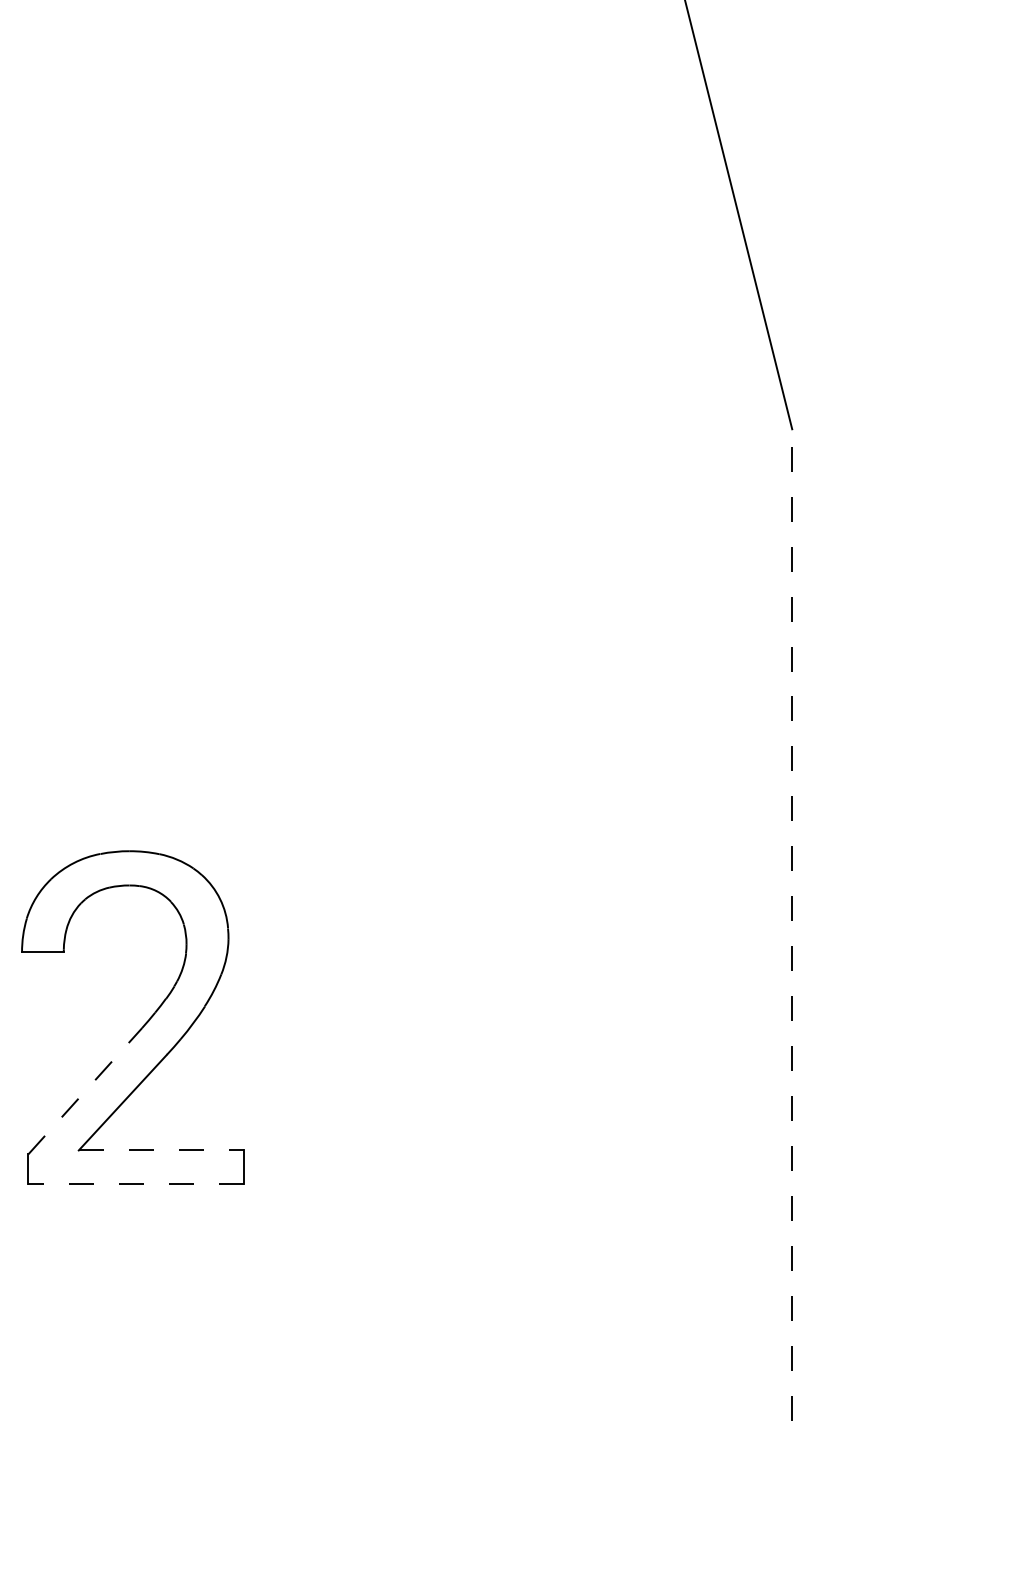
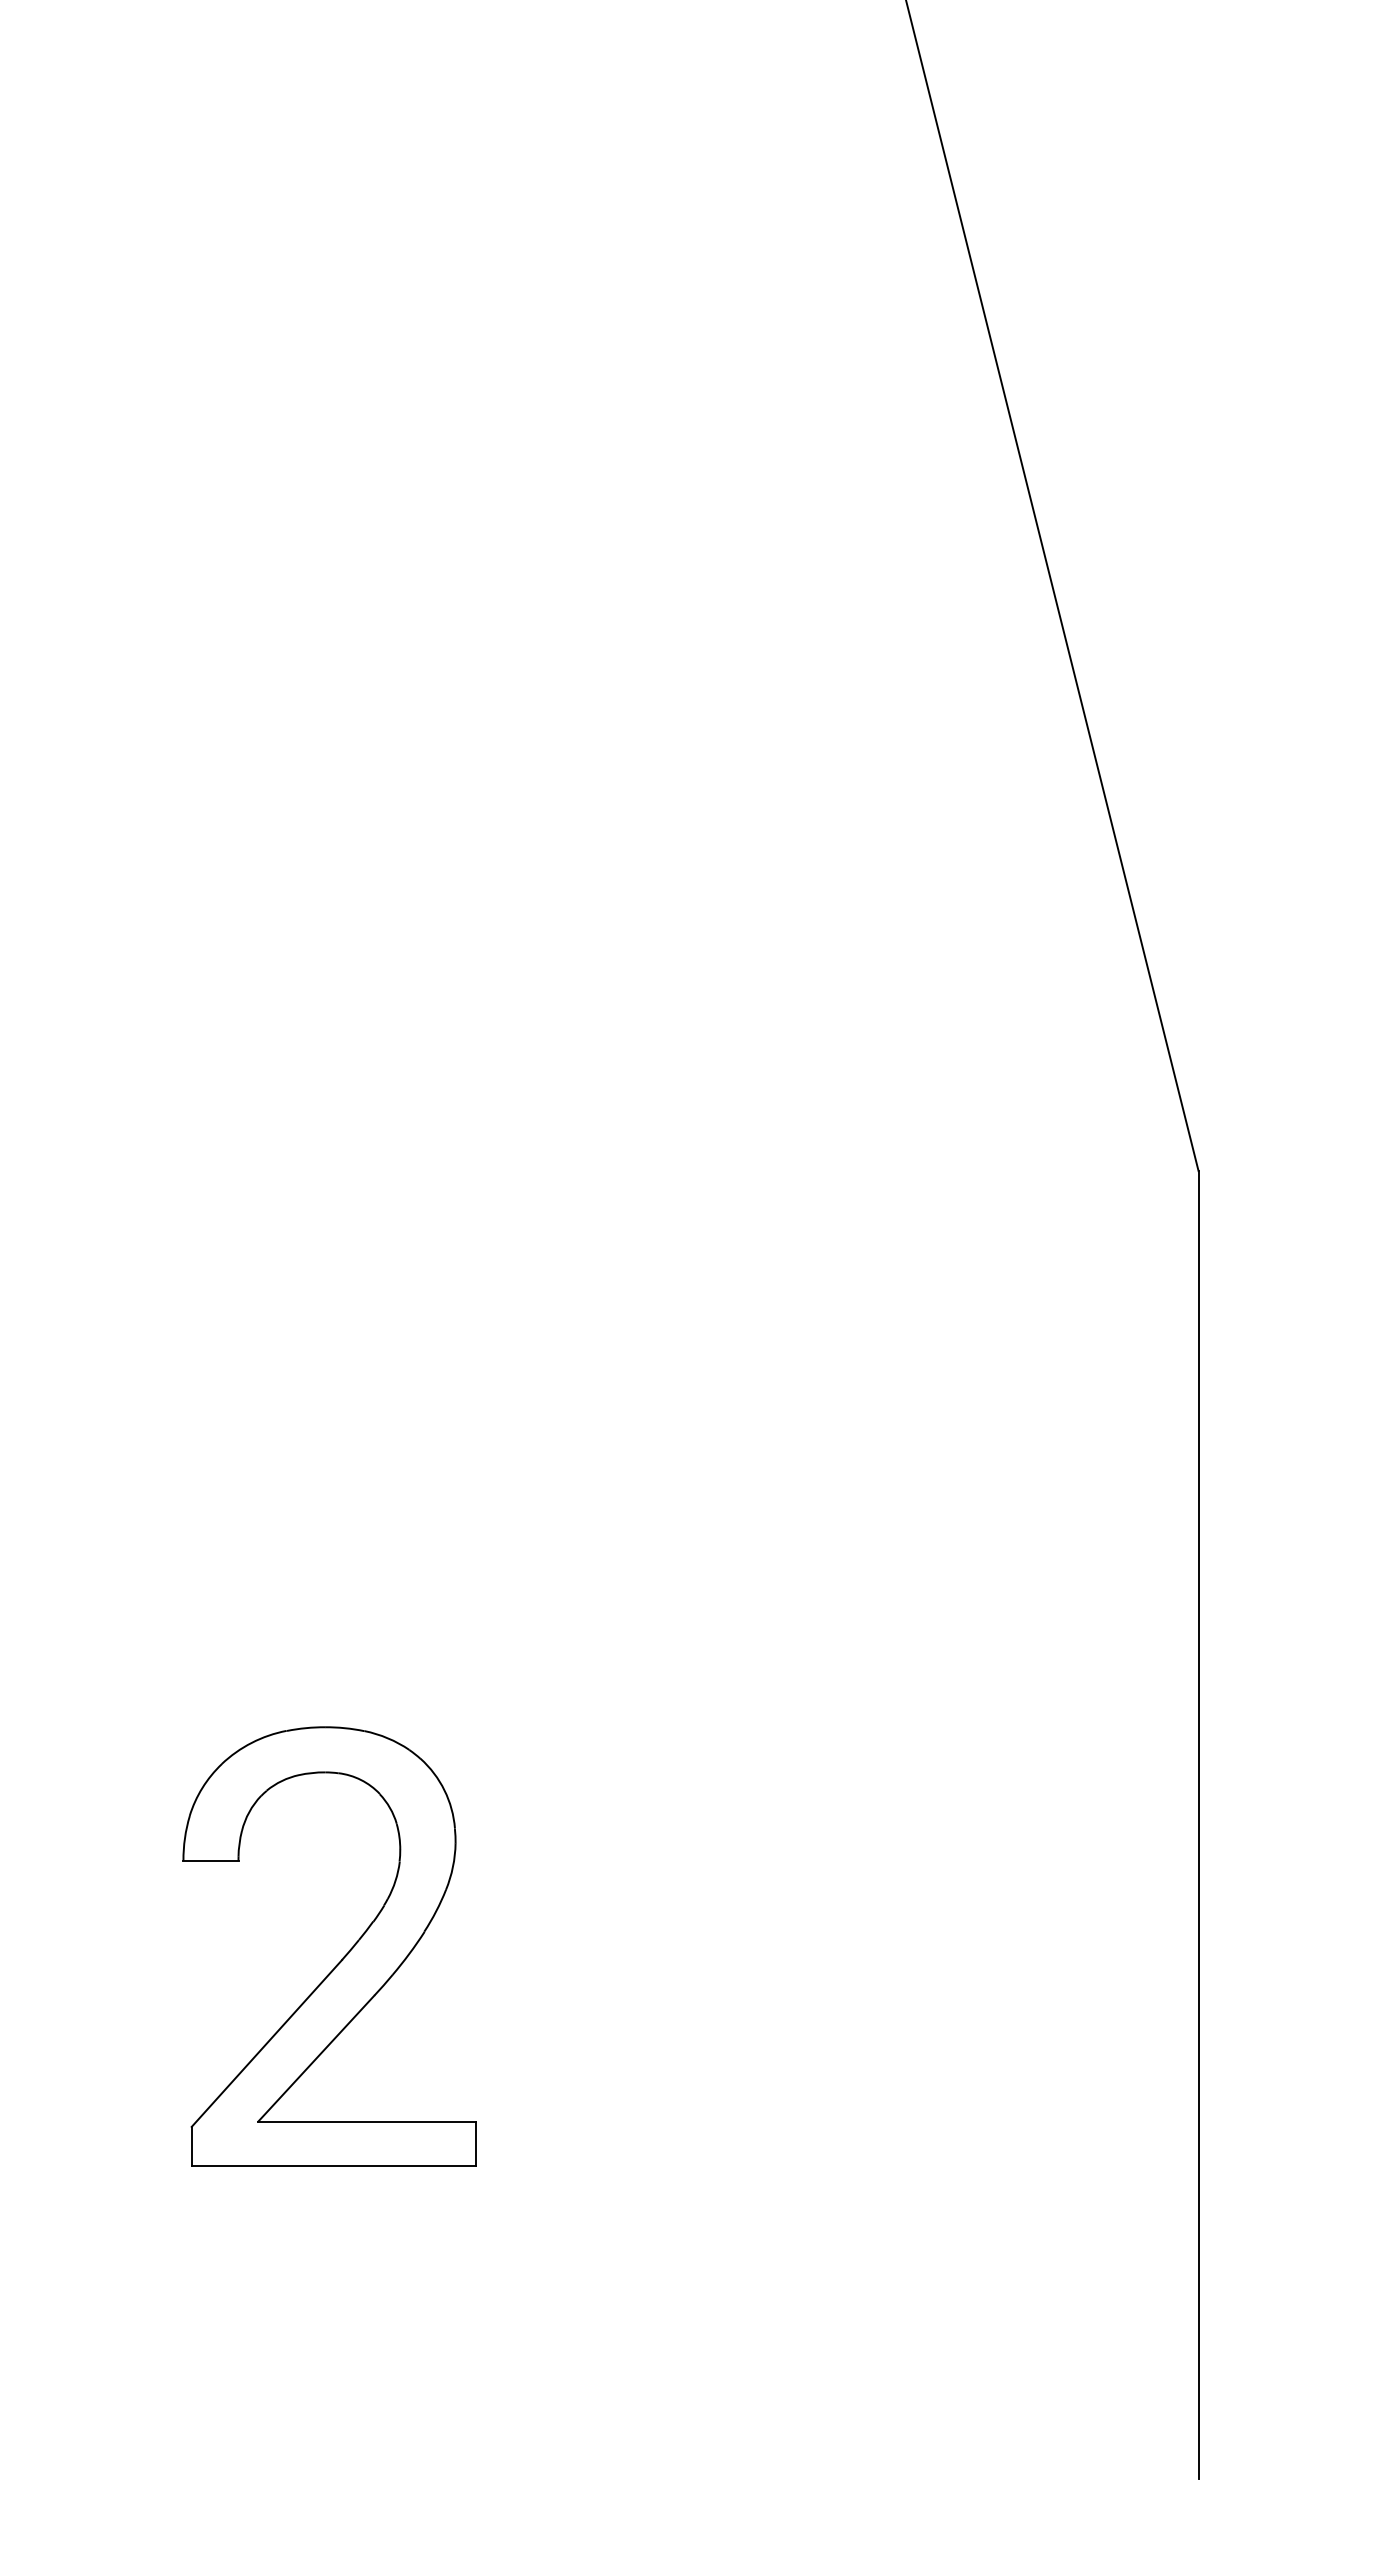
line: (792, 925) -> (1198, 1824), dashed -> solid
line: (85, 1091) -> (267, 2043), dashed -> solid
line: (160, 1150) -> (366, 2121), dashed -> solid
line: (135, 1184) -> (333, 2166), dashed -> solid

